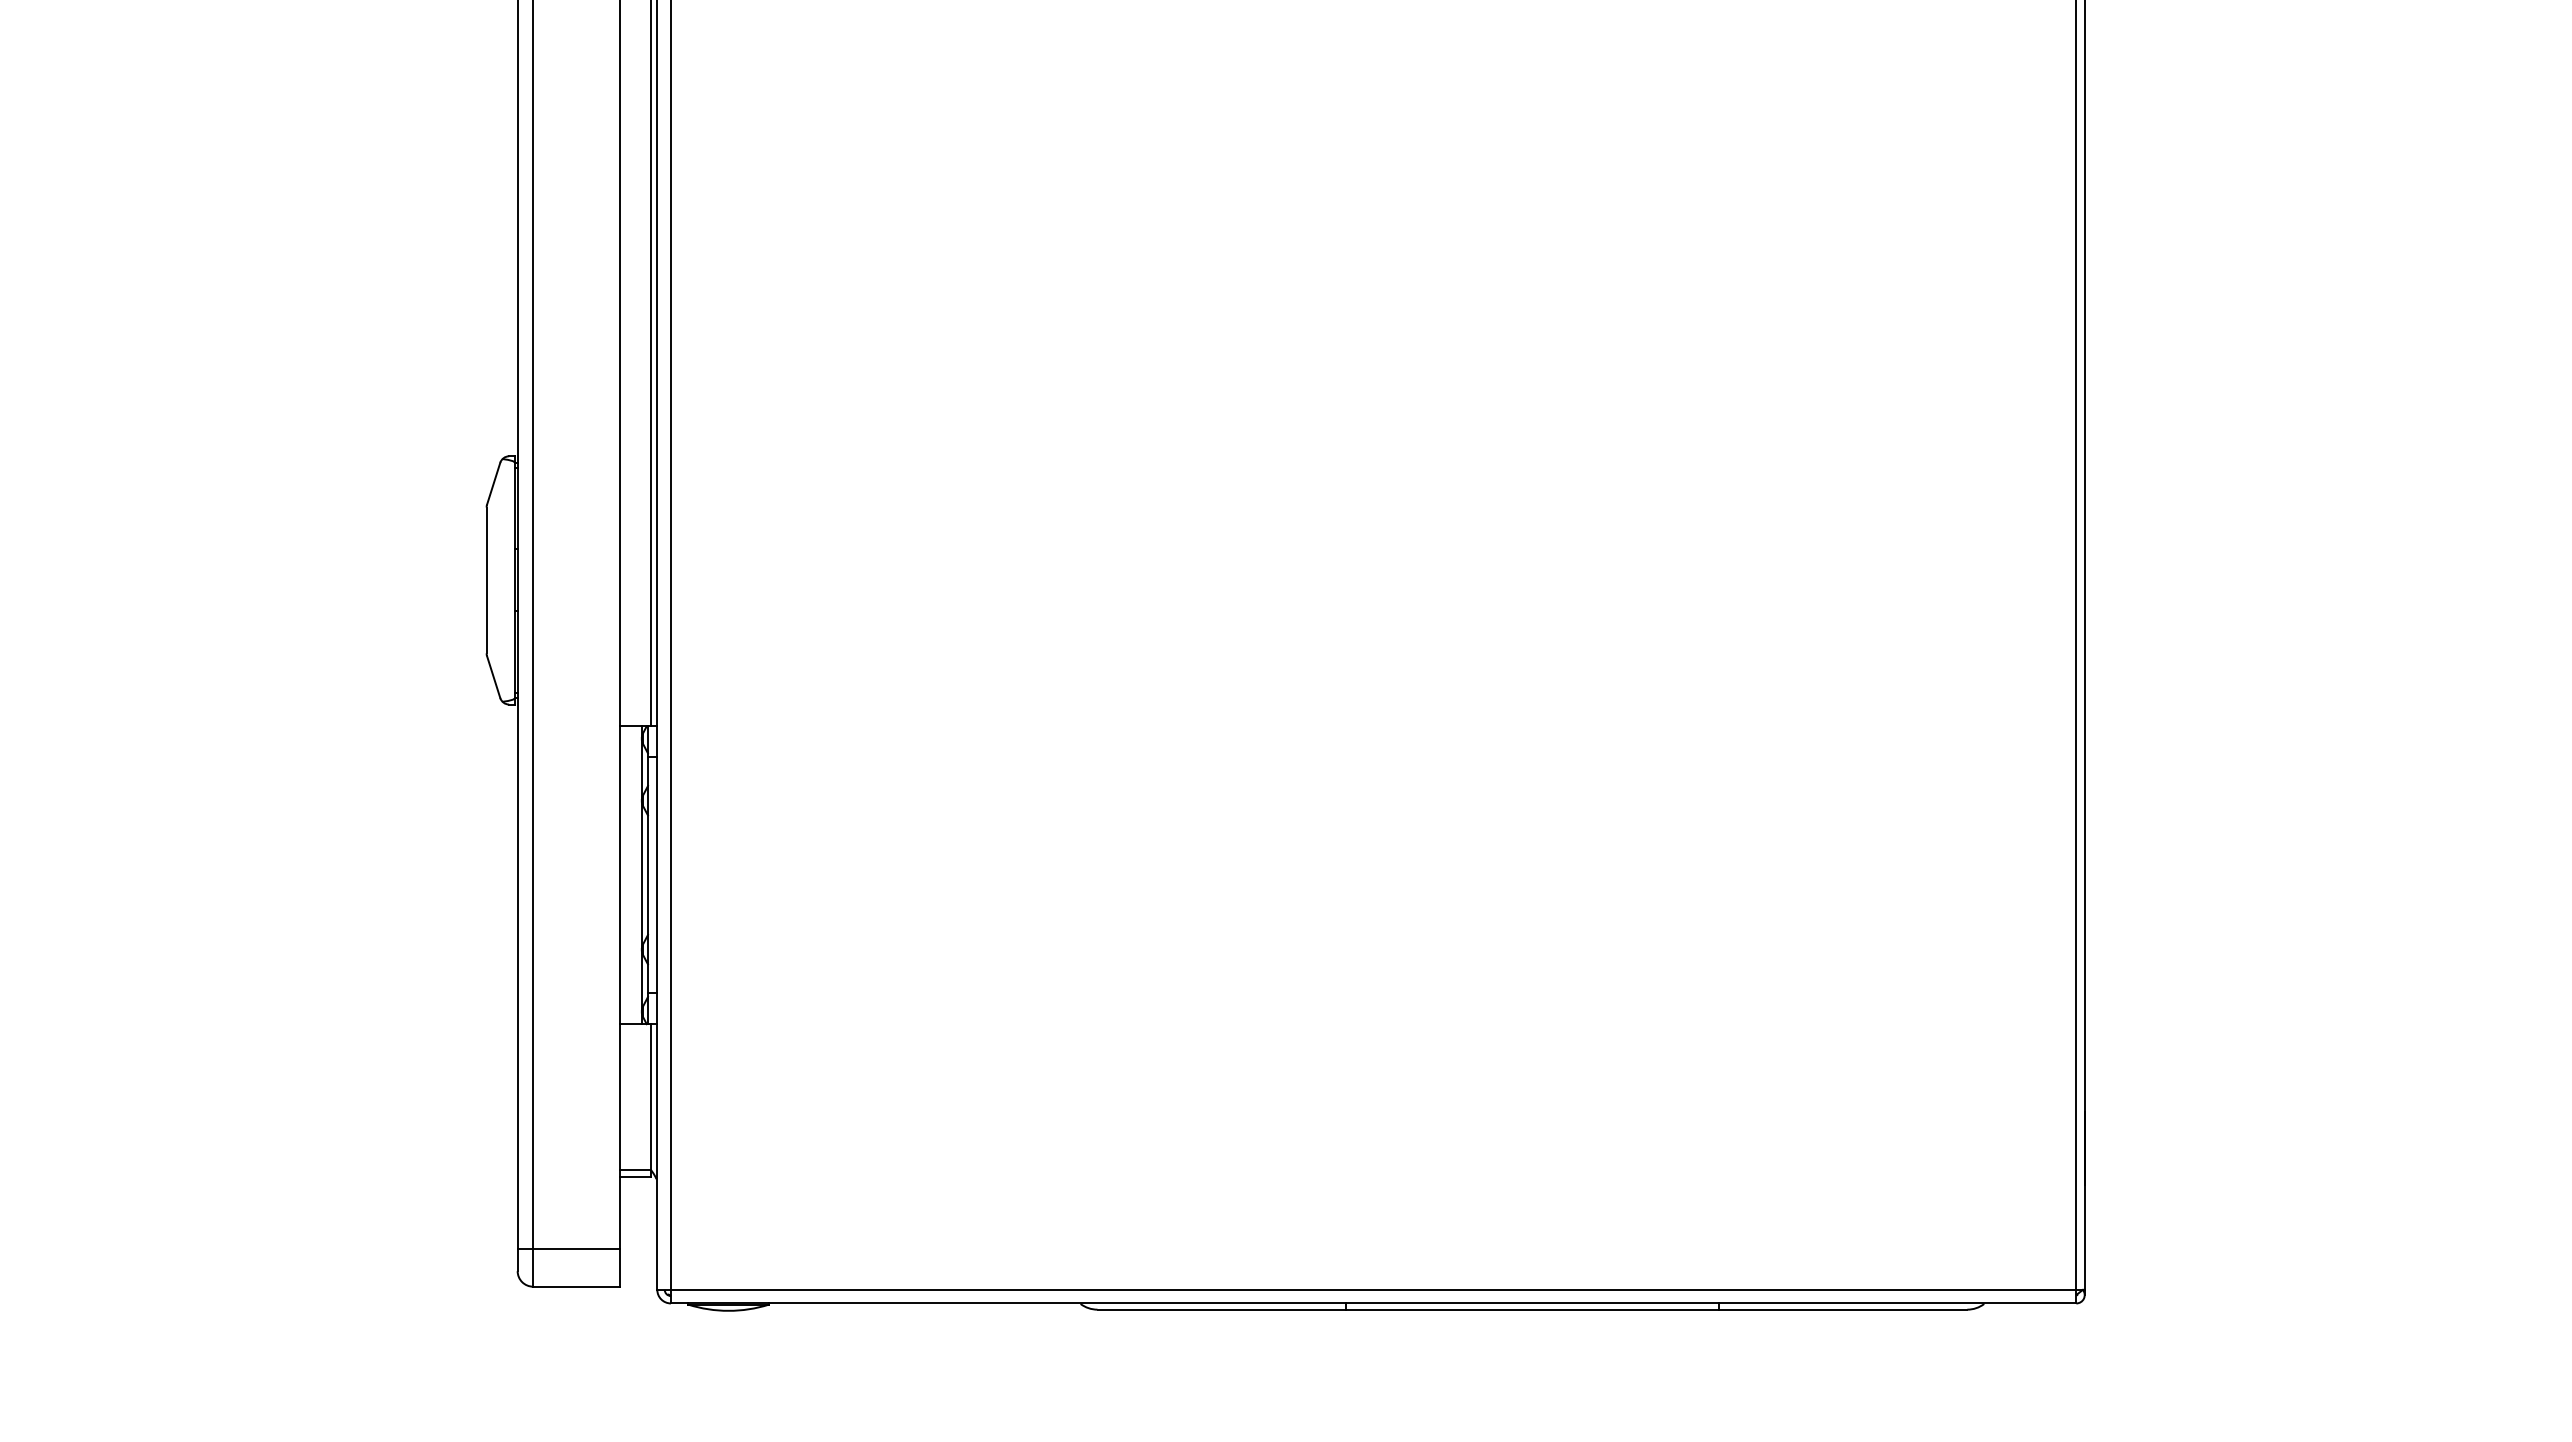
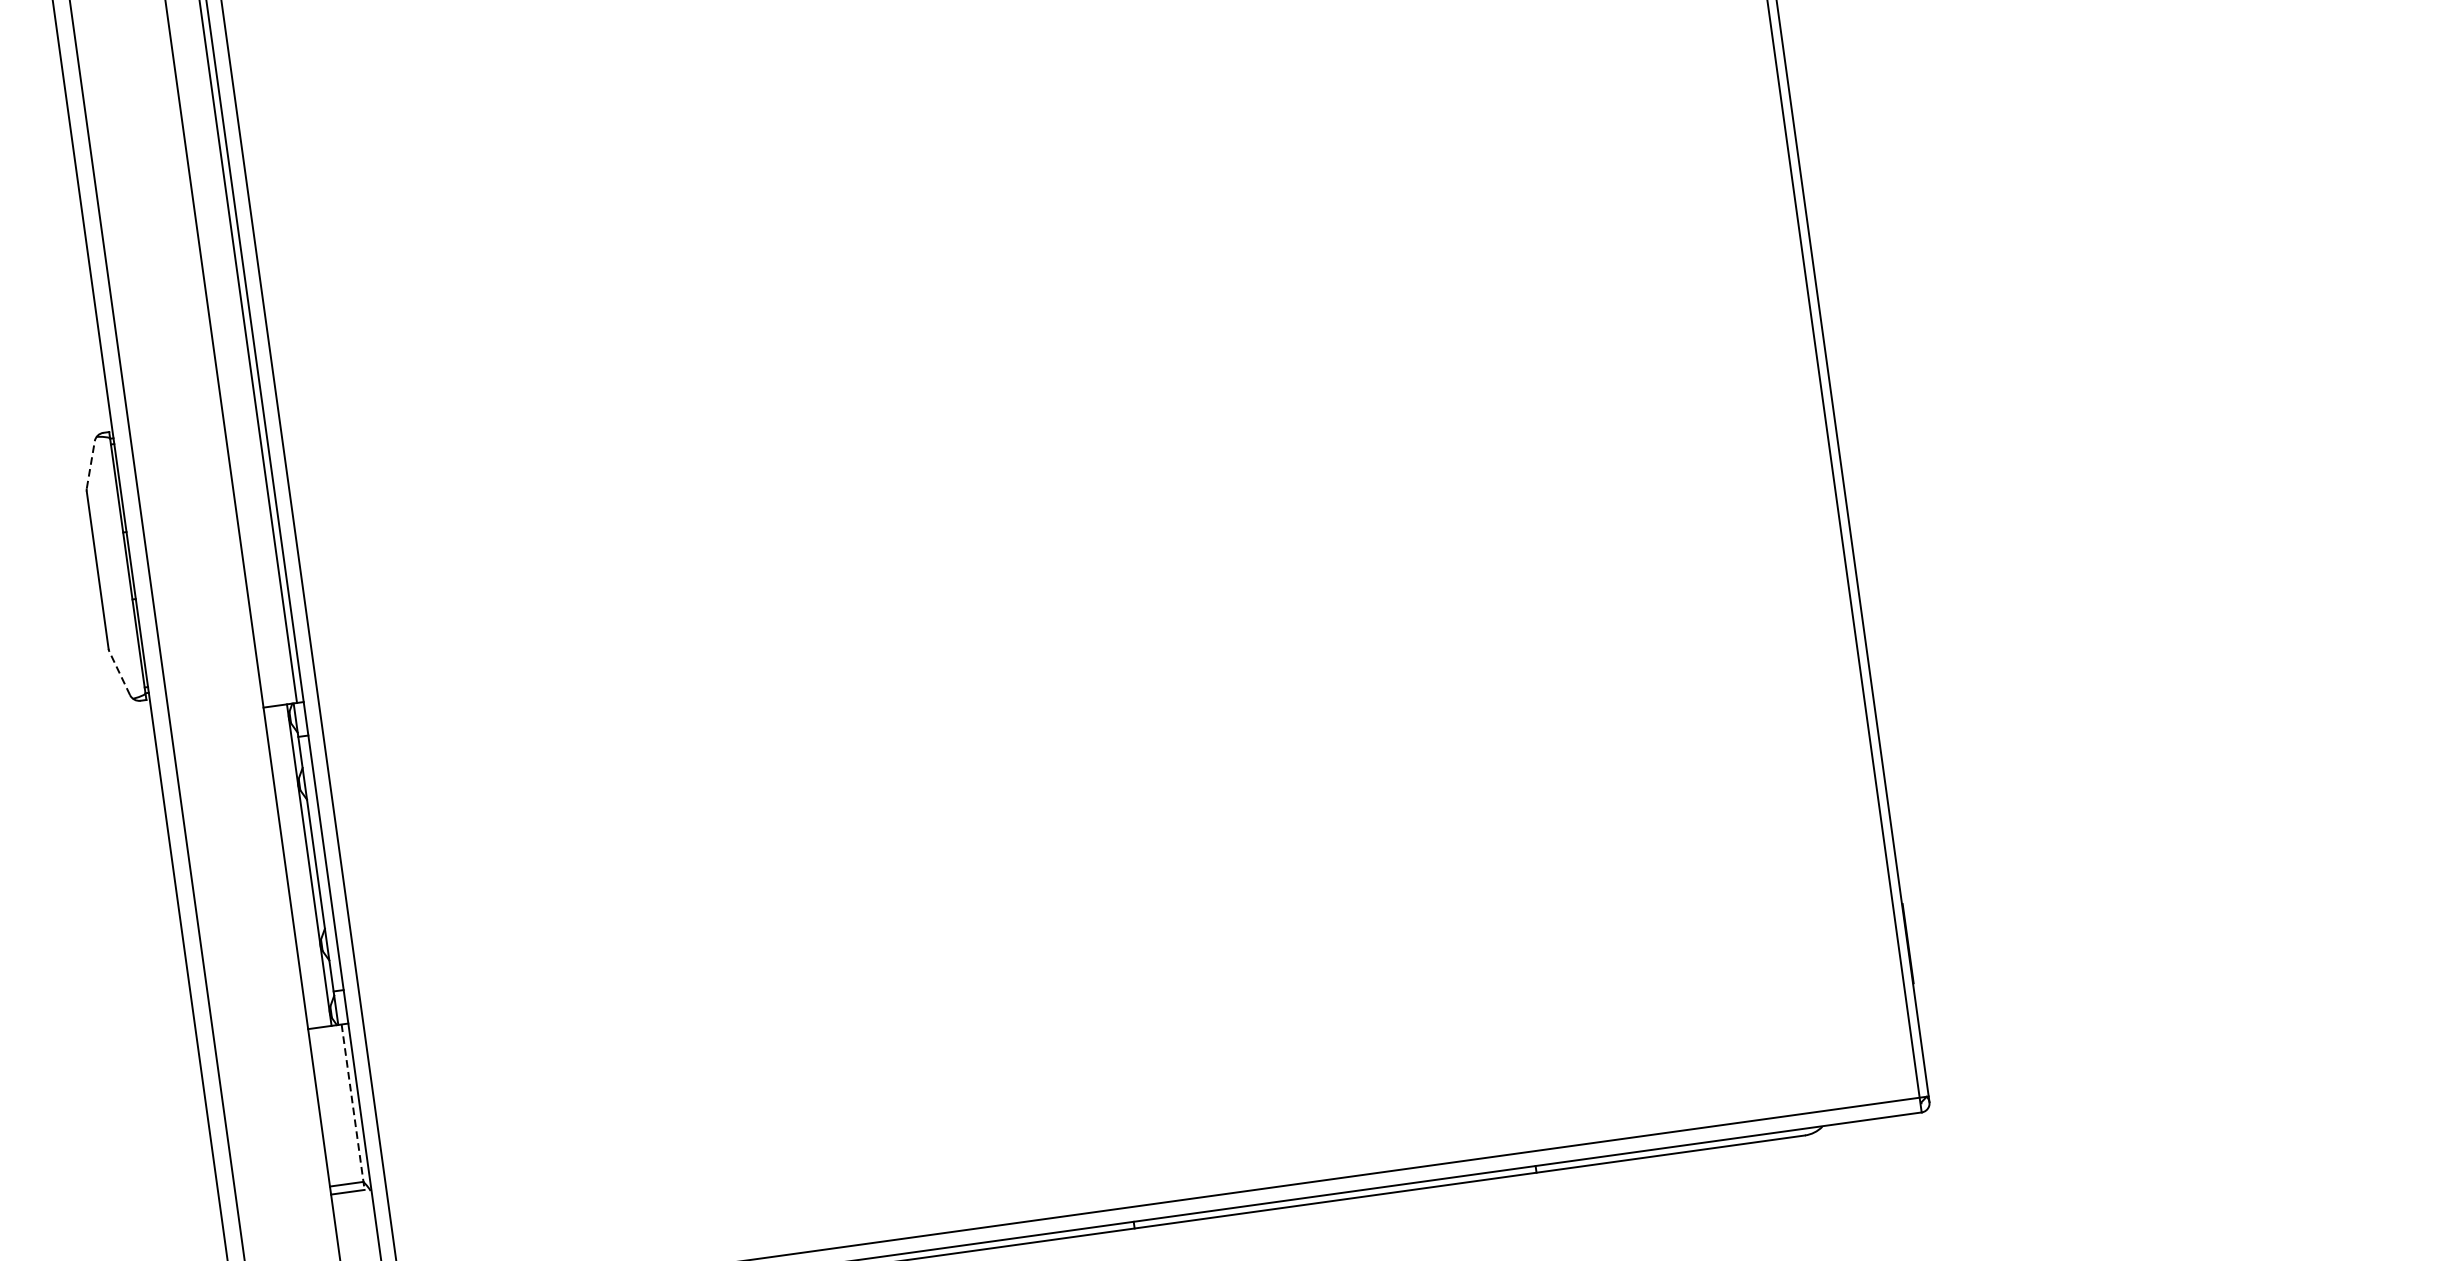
line: (493, 483) -> (90, 464), solid -> dashed
line: (493, 677) -> (119, 673), solid -> dashed
line: (651, 1100) -> (353, 1106), solid -> dashed

